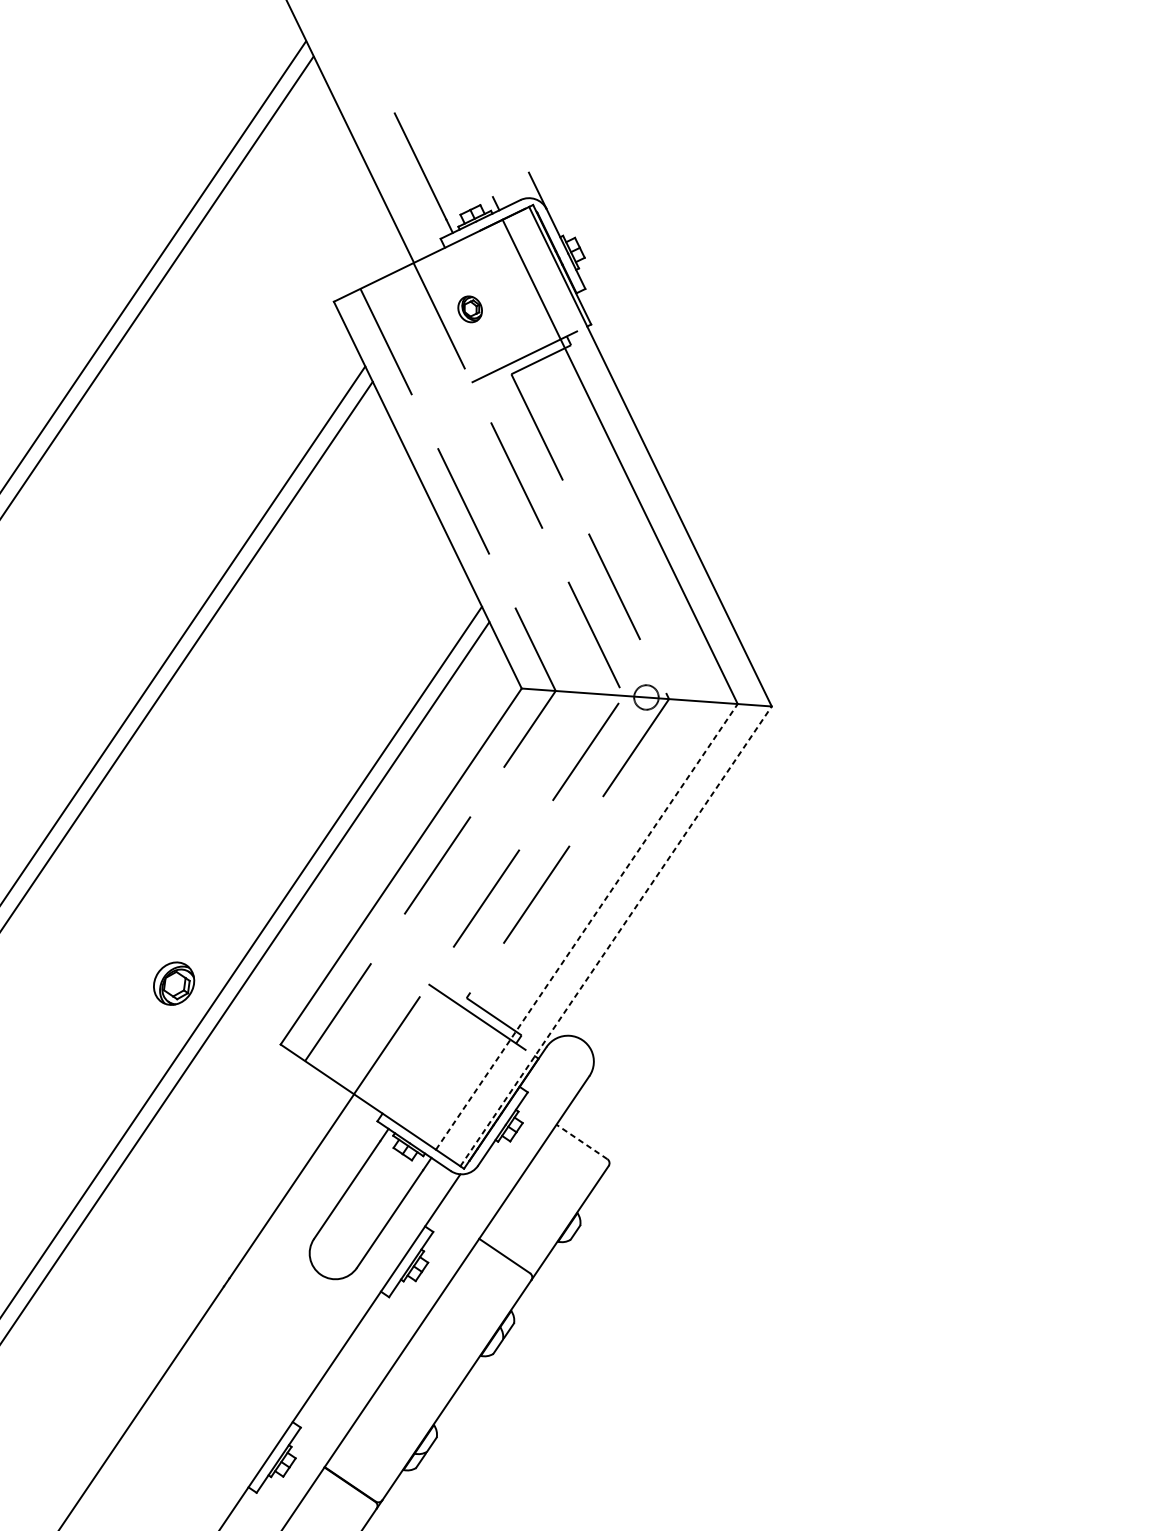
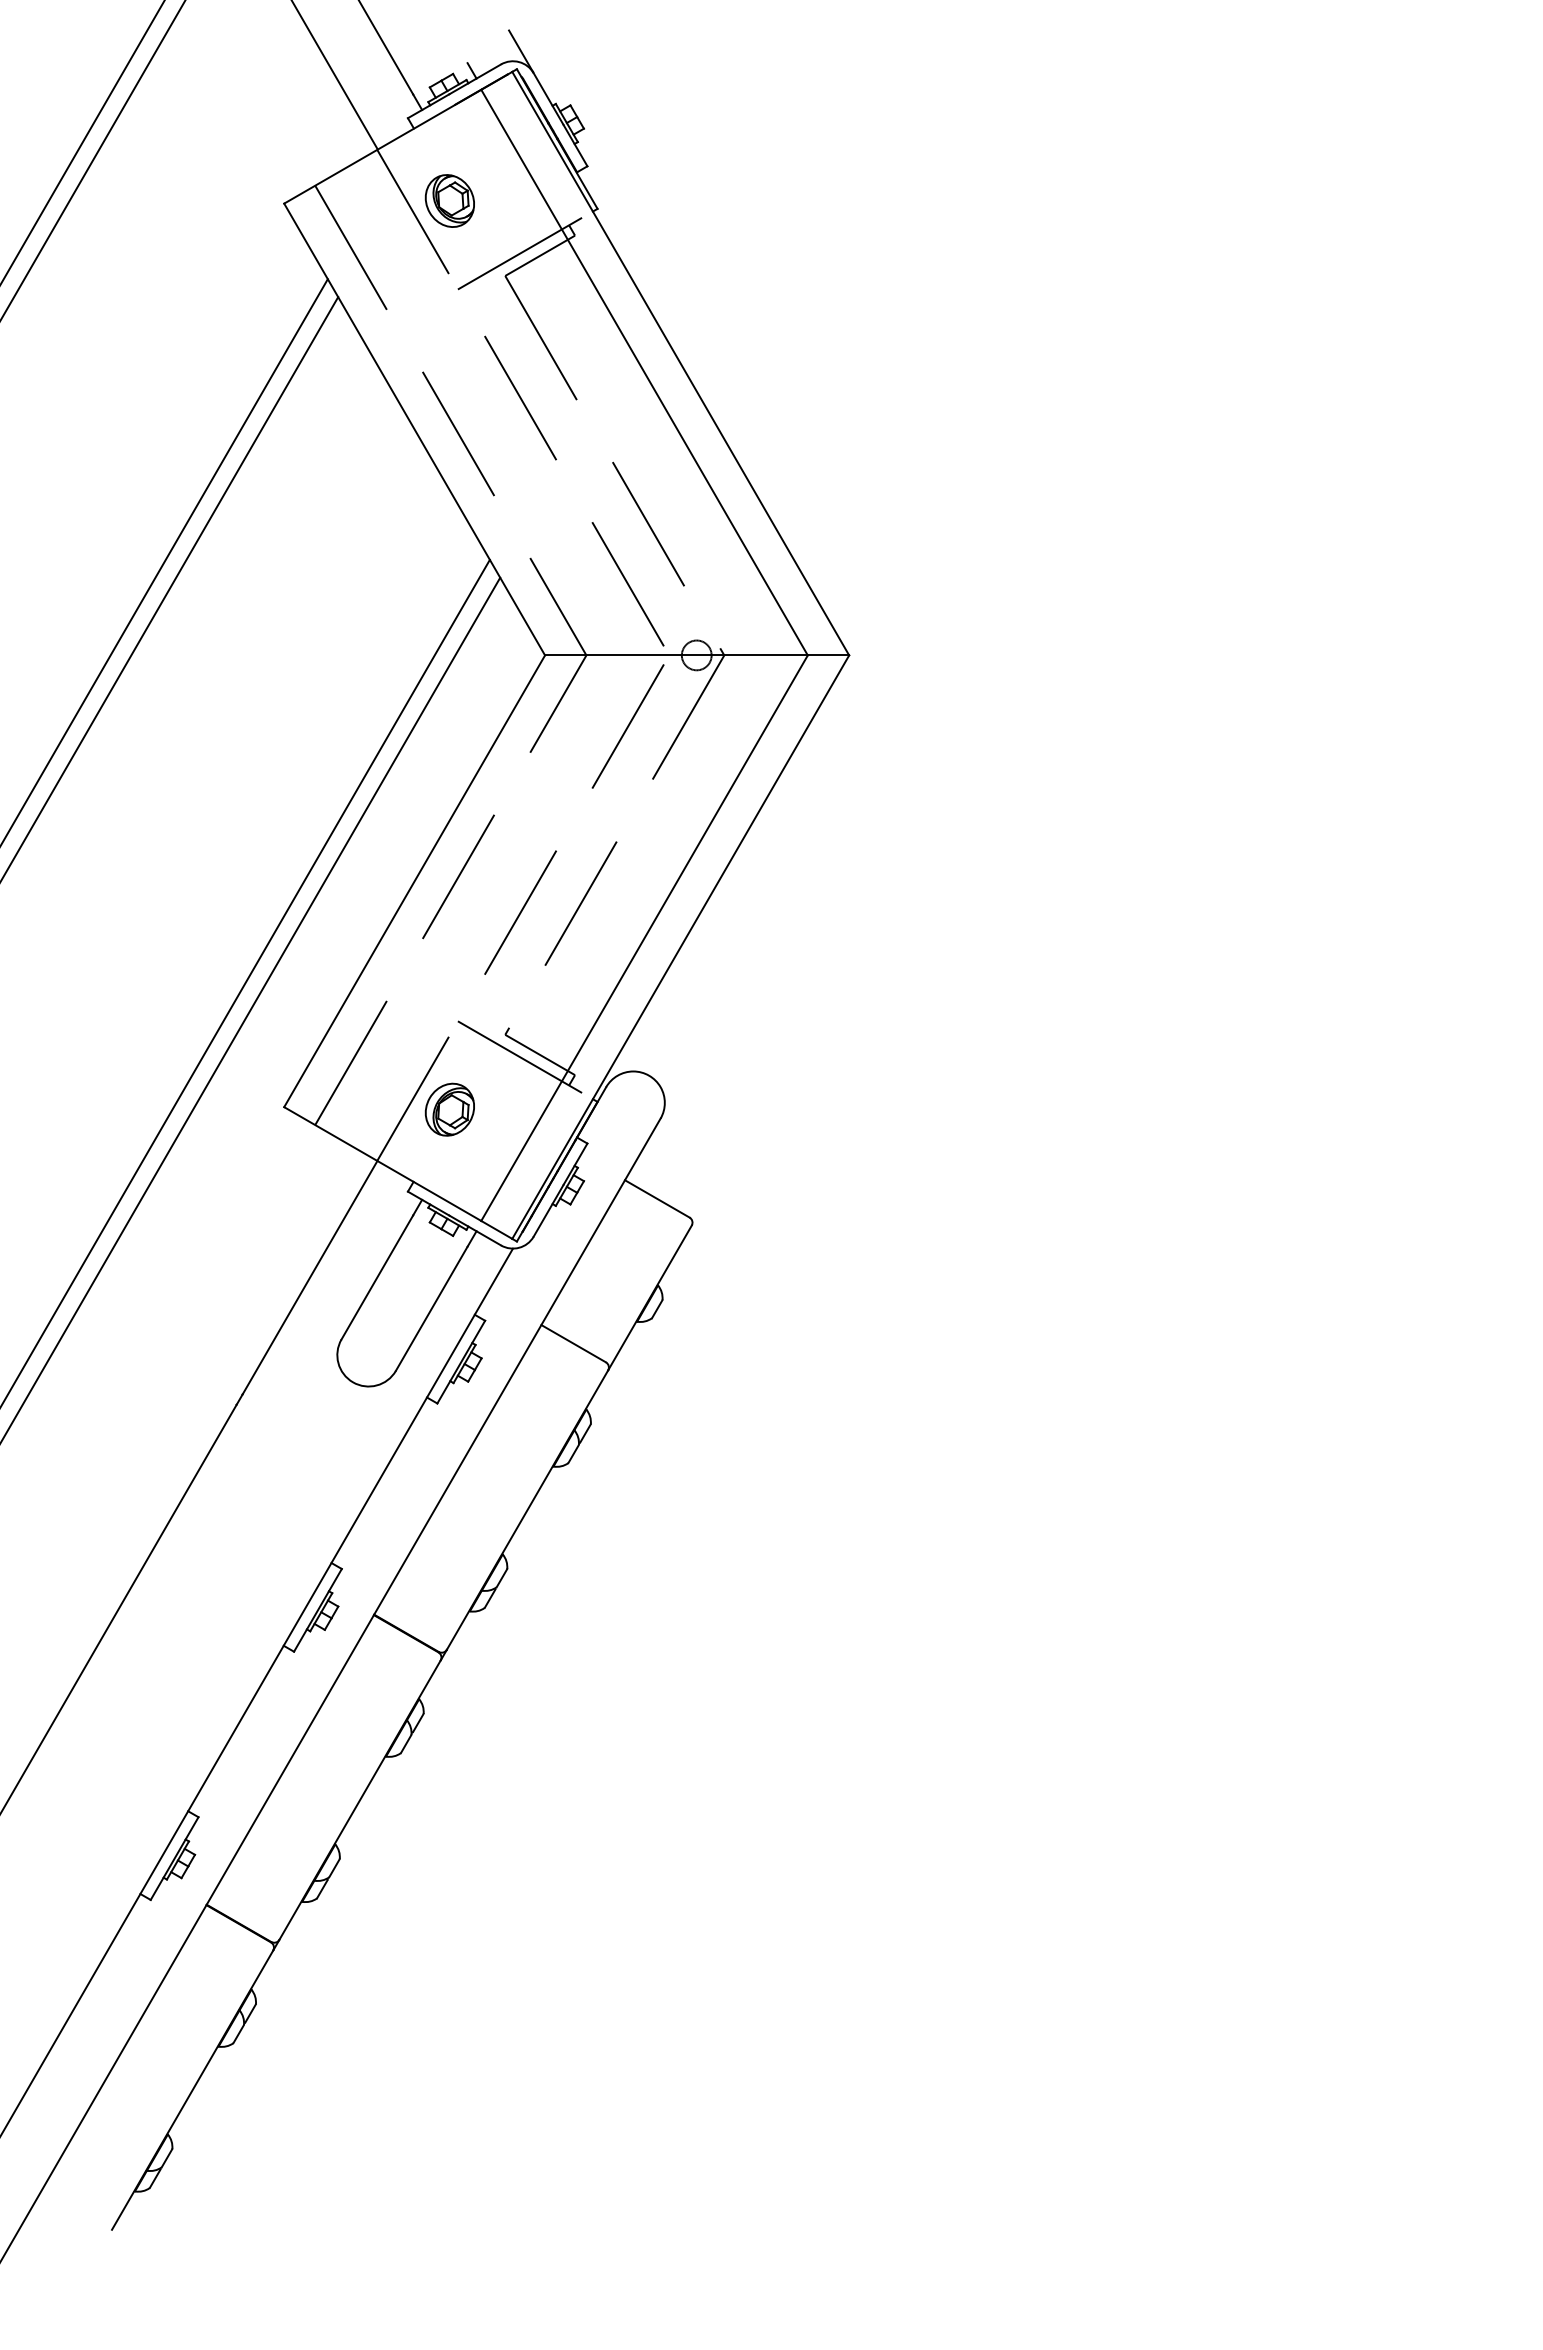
part: (469, 308) -> (449, 200), size x1.67
line: (586, 927) -> (644, 938), dashed -> solid
line: (615, 936) -> (680, 947), dashed -> solid
part: (173, 983) -> (449, 1109), moved
line: (581, 1141) -> (656, 1198), dashed -> solid

